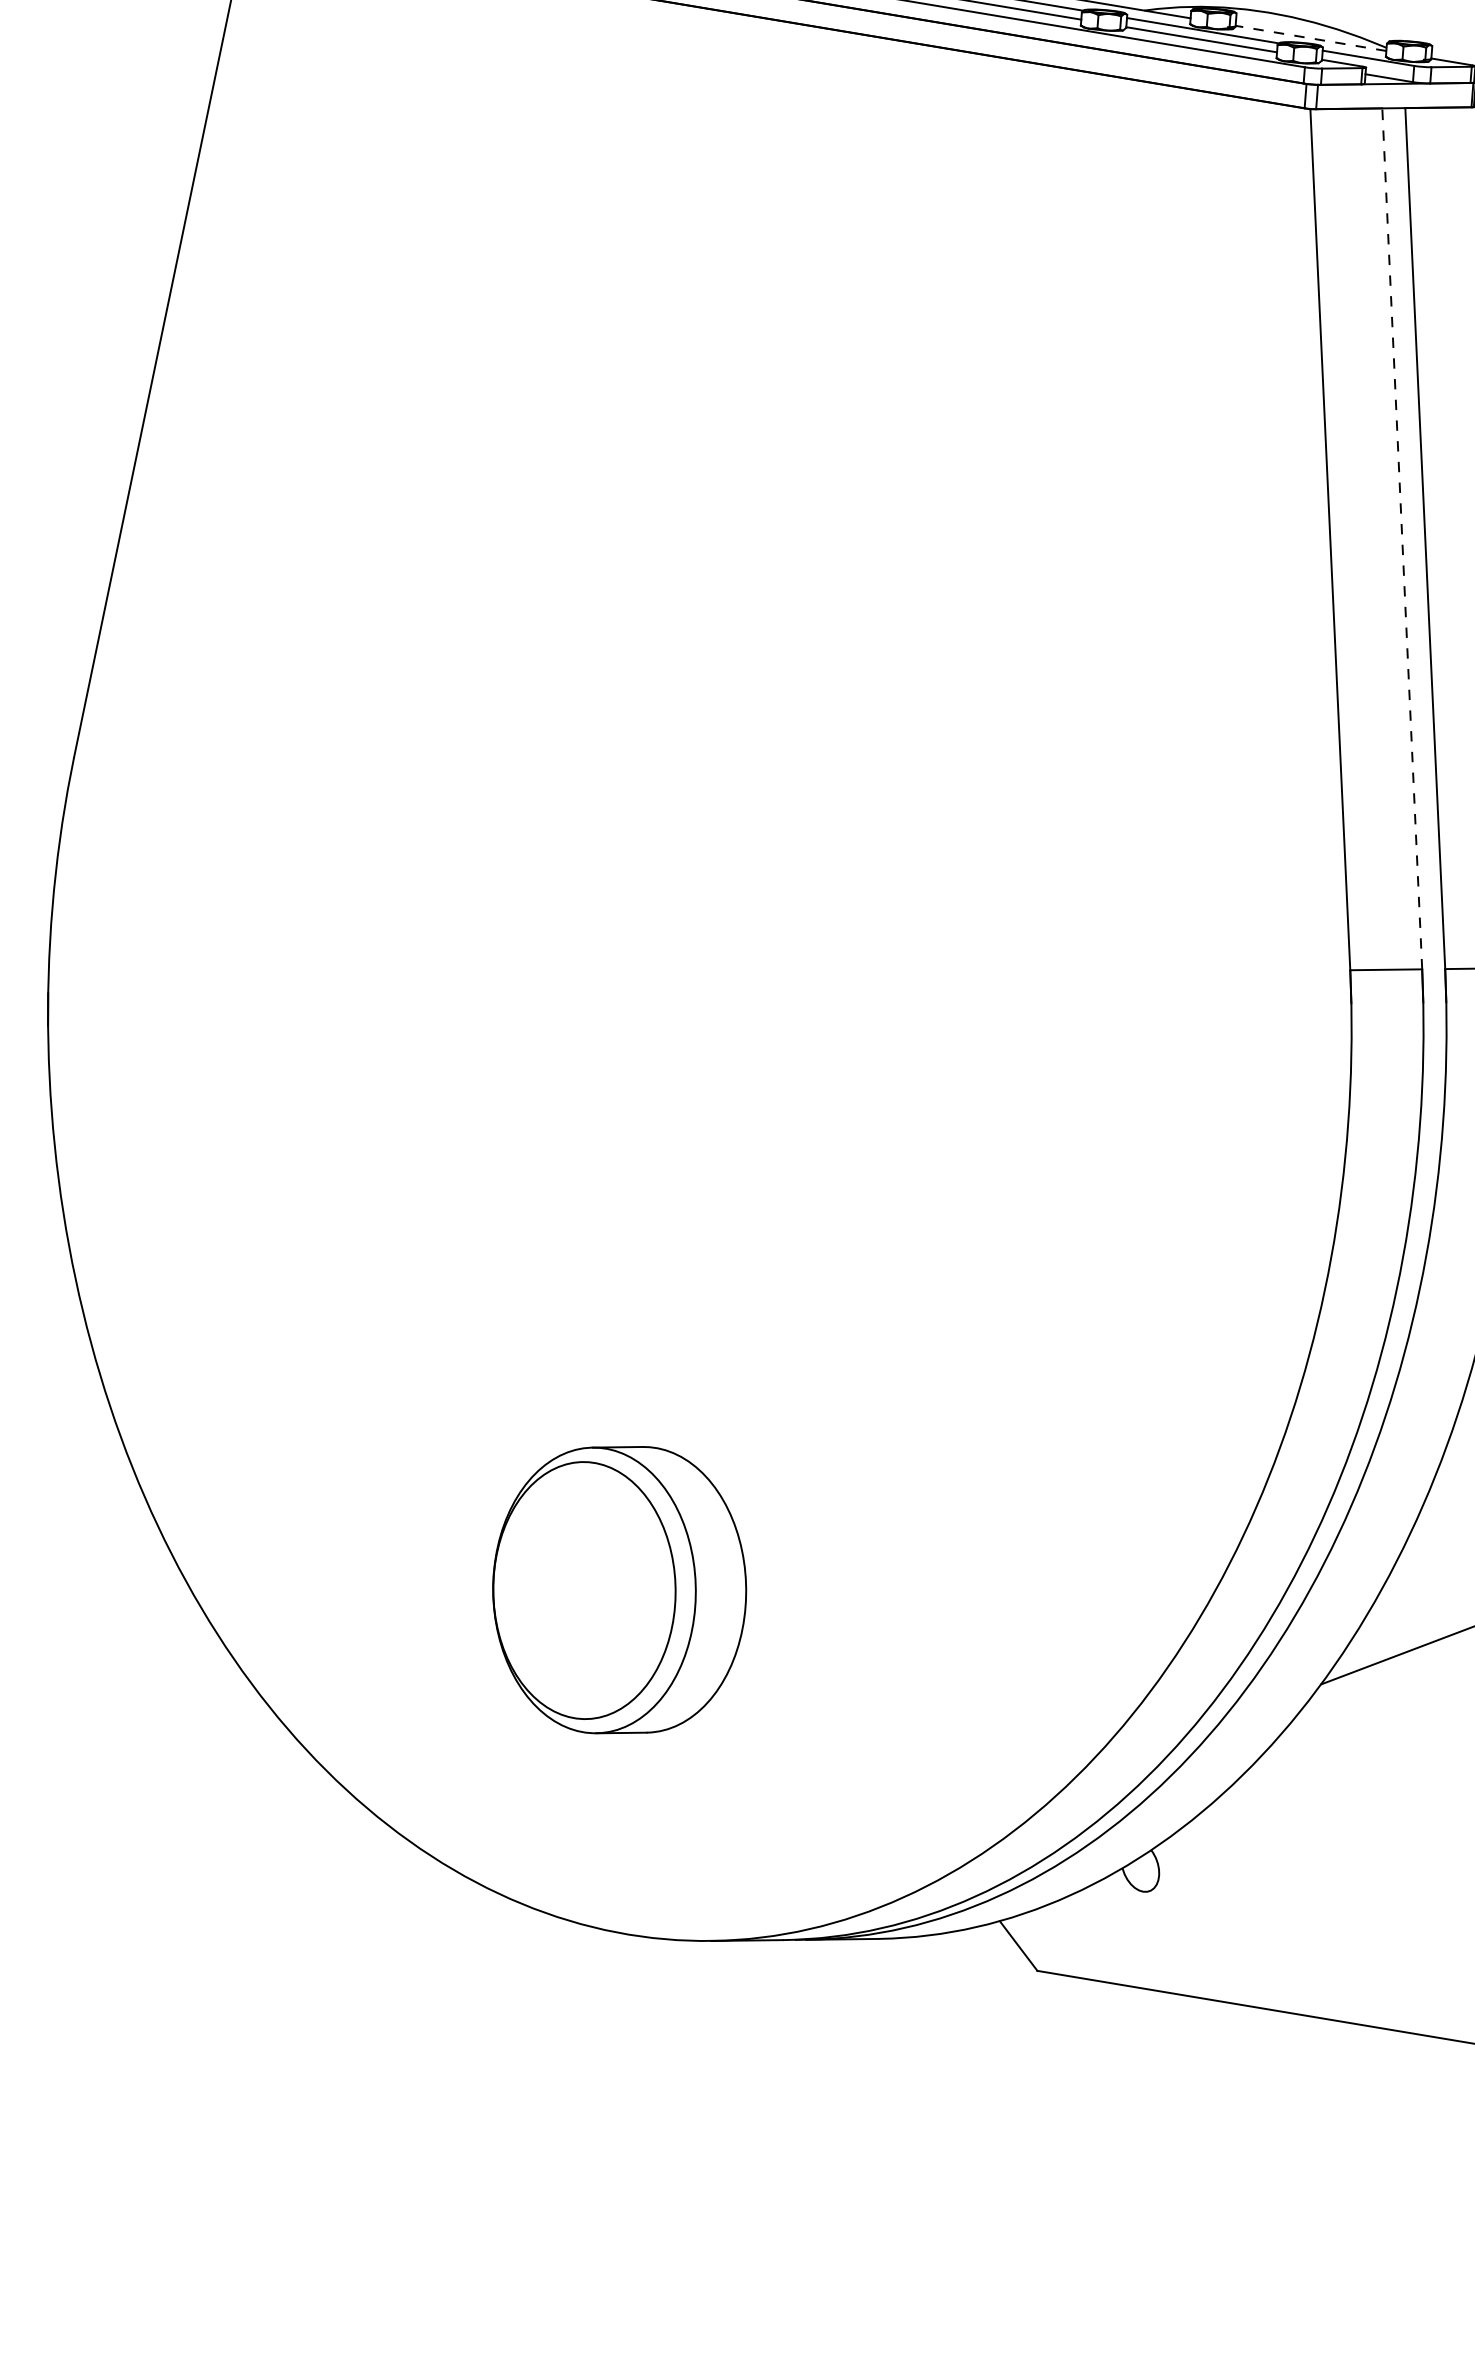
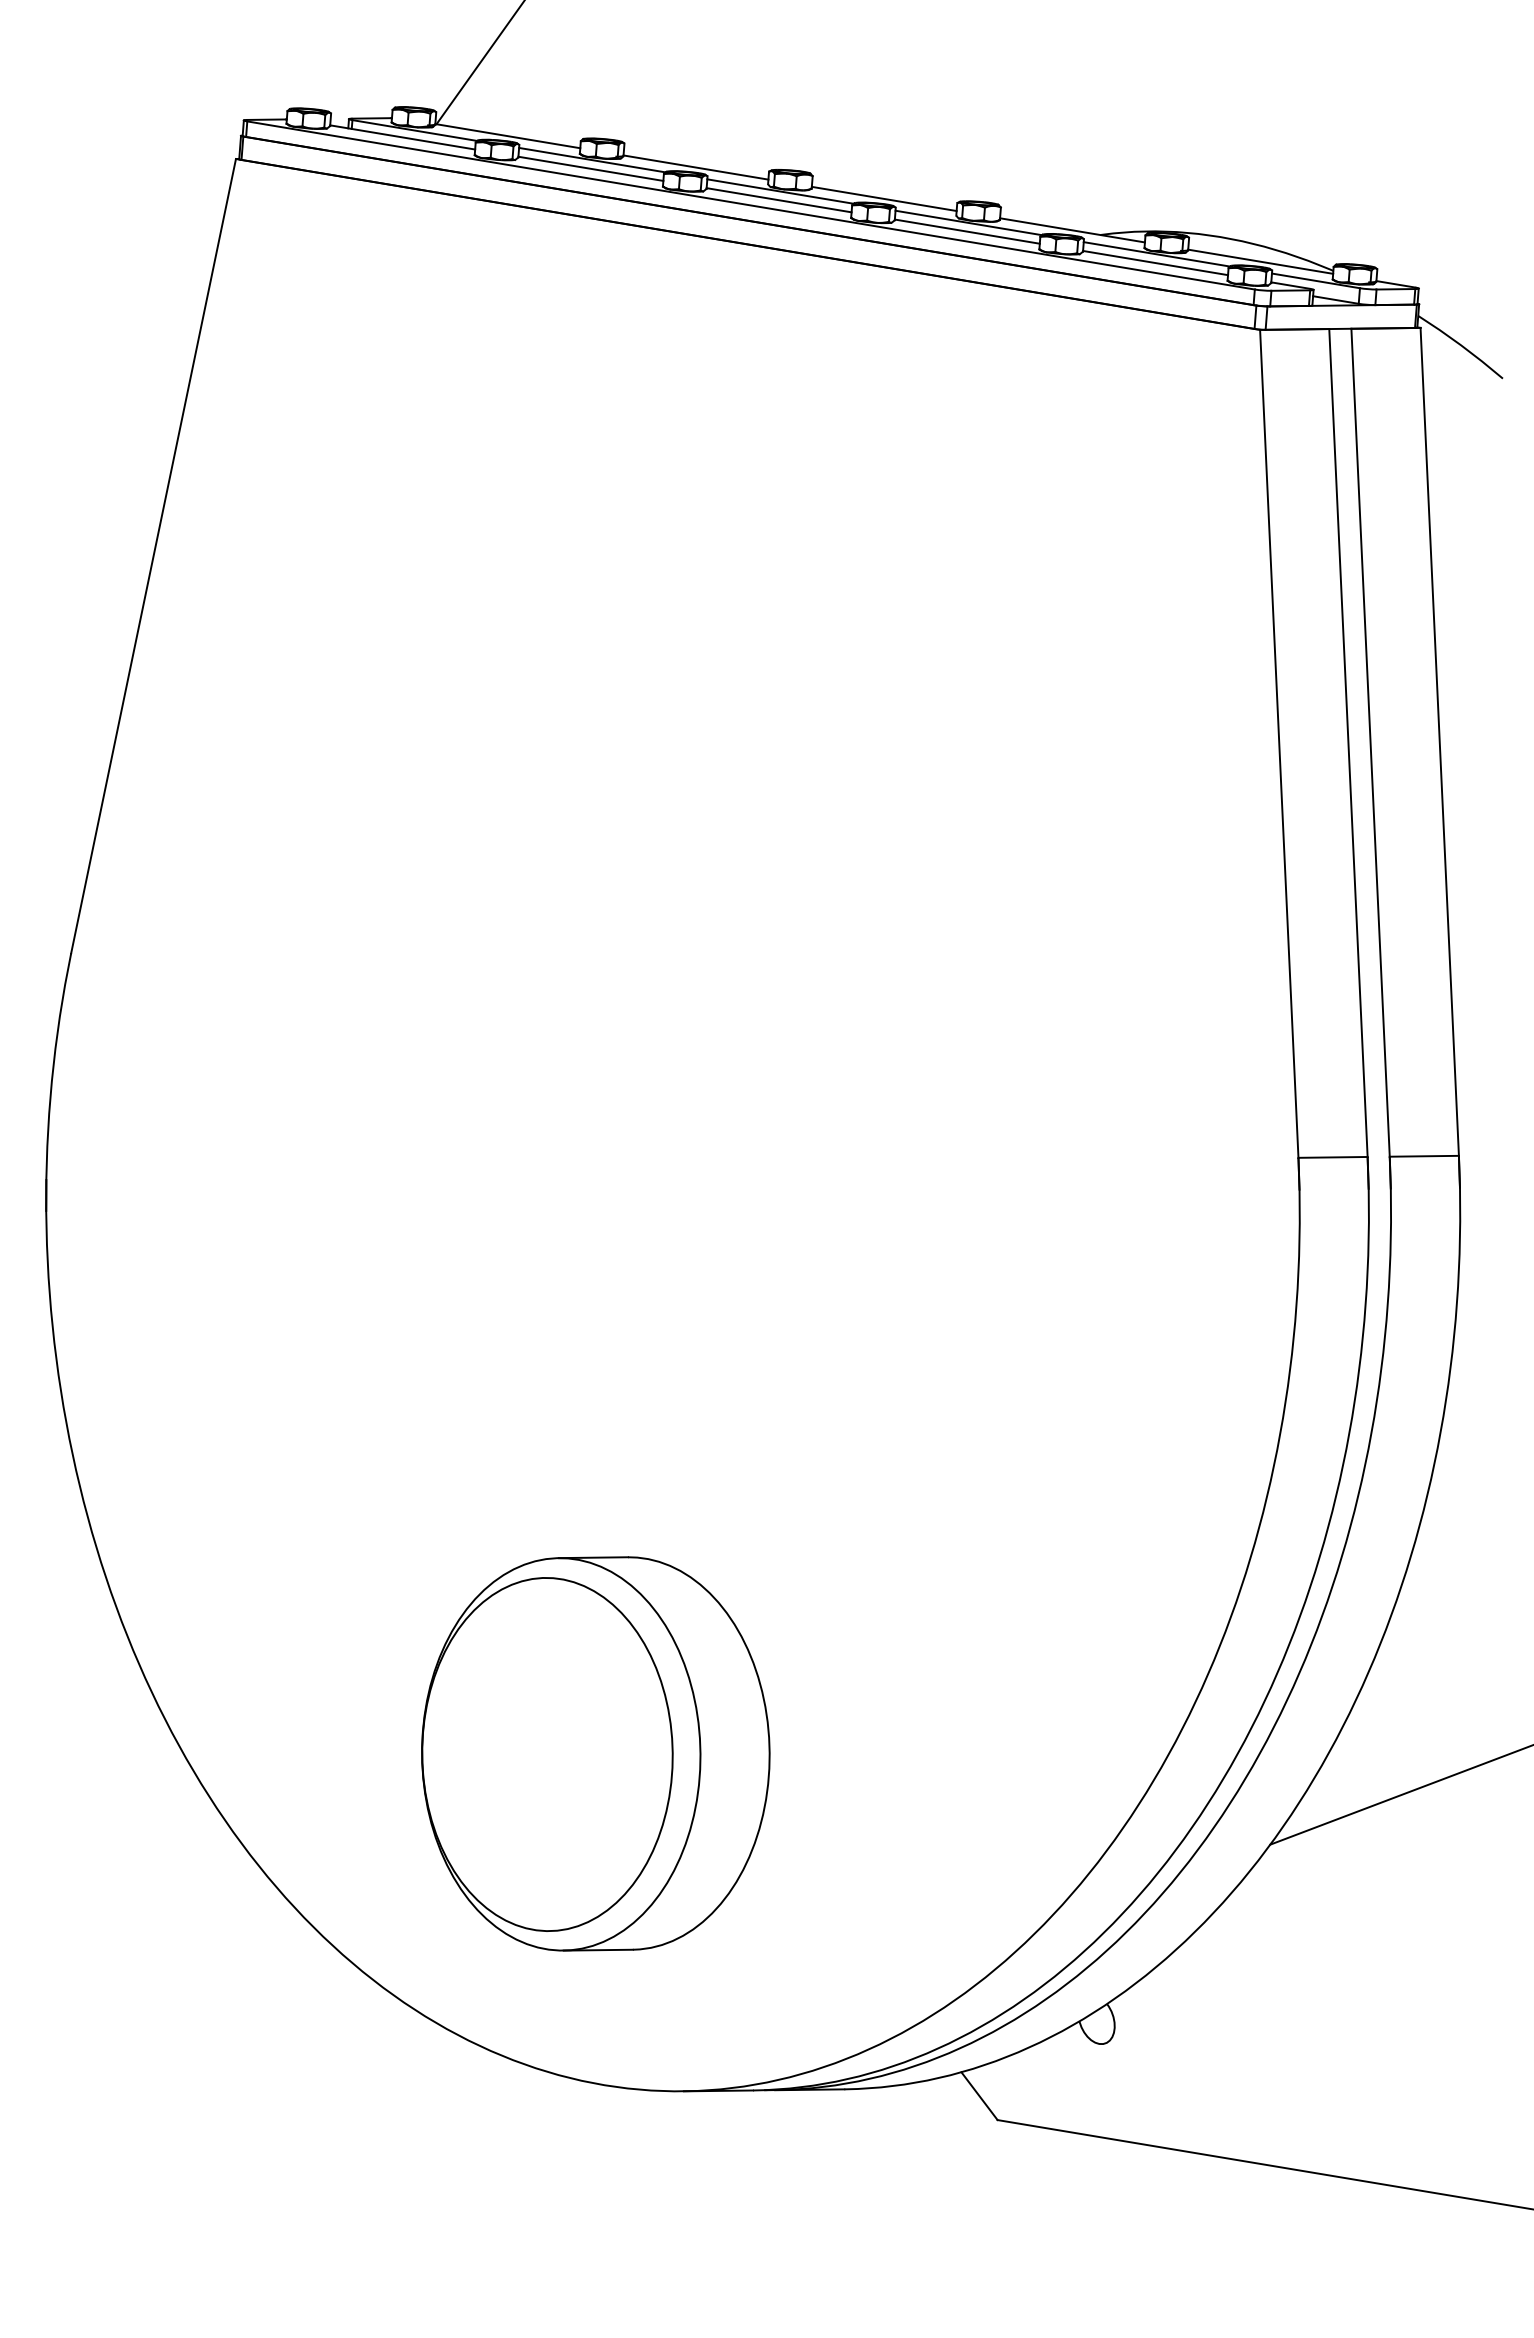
line: (1310, 38) -> (1260, 261), dashed -> solid
line: (1402, 538) -> (1348, 742), dashed -> solid
part: (619, 1589) -> (595, 1753), size x1.43

